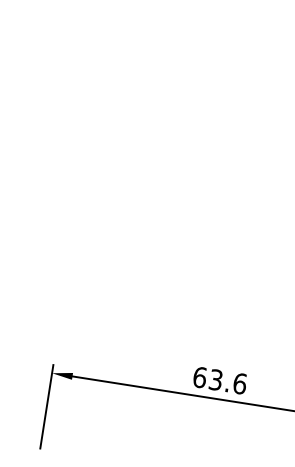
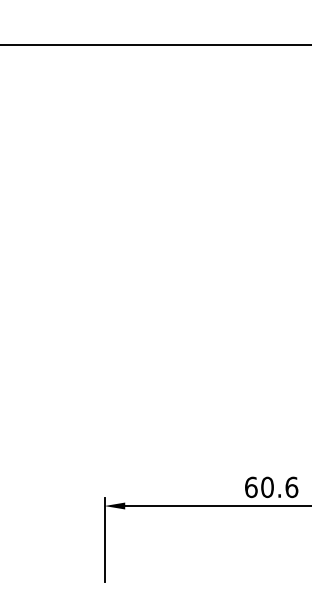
text: (215, 380) -> (267, 487), 63.6 -> 60.6

